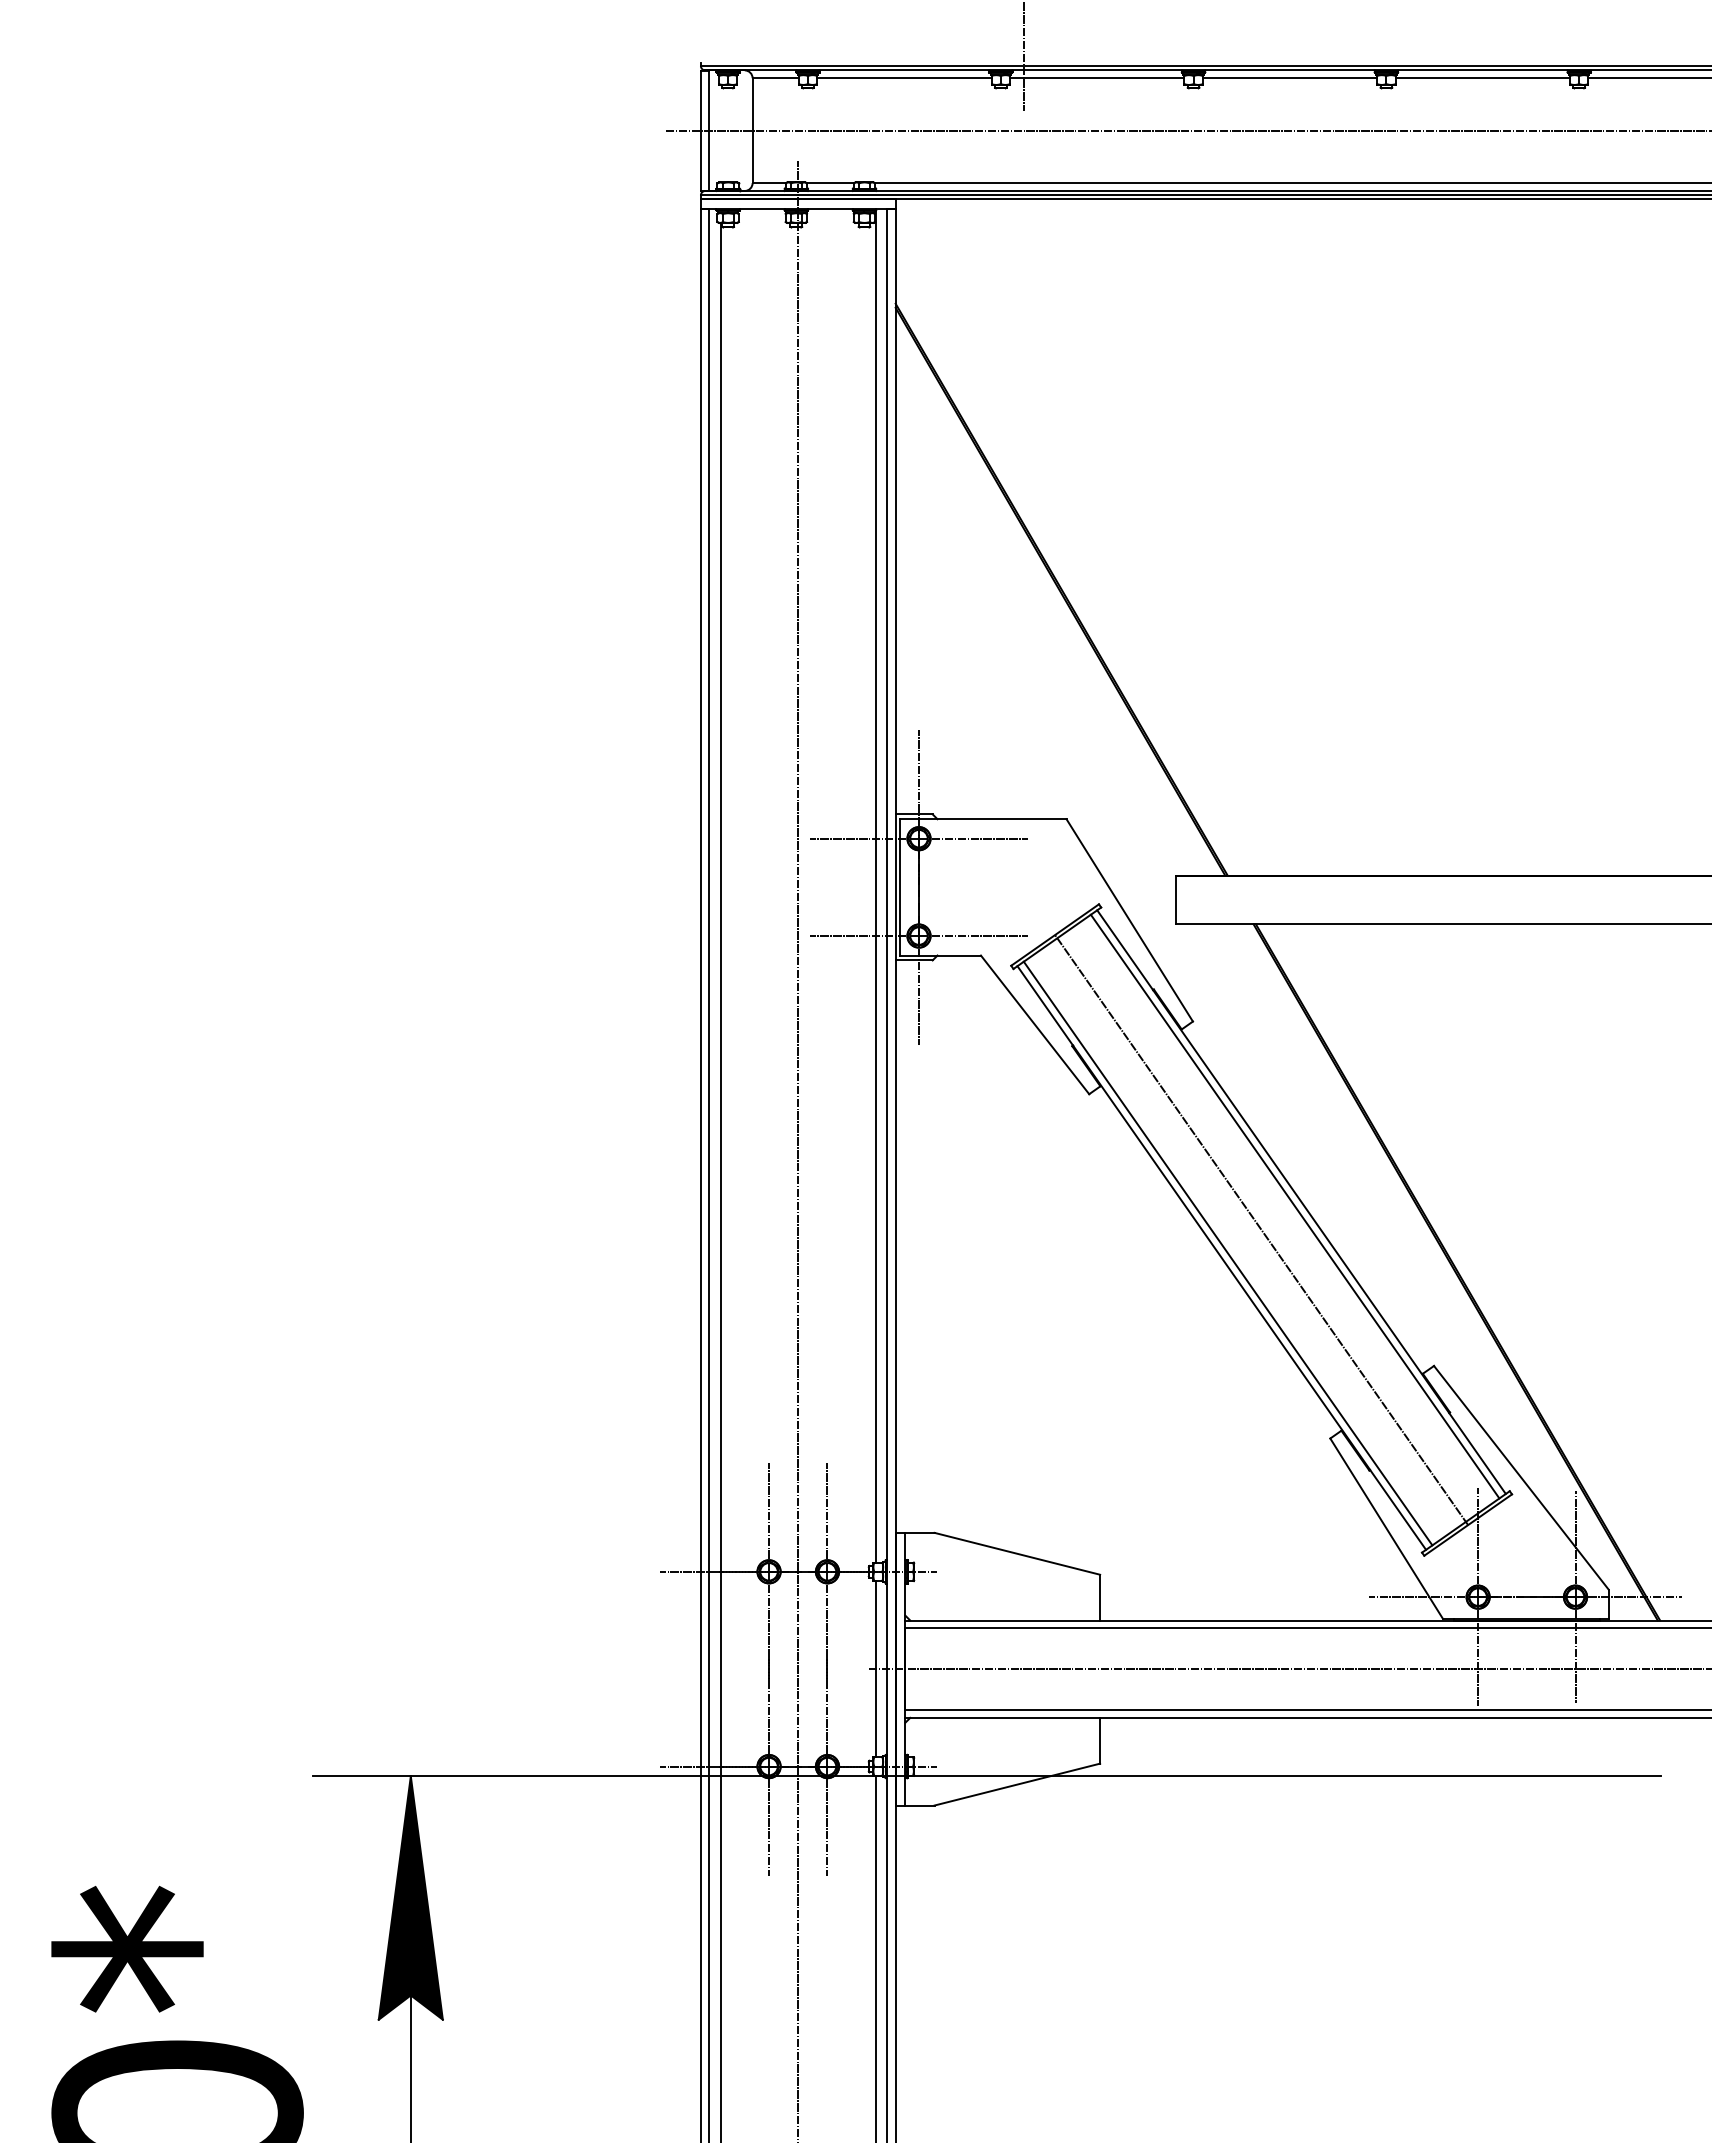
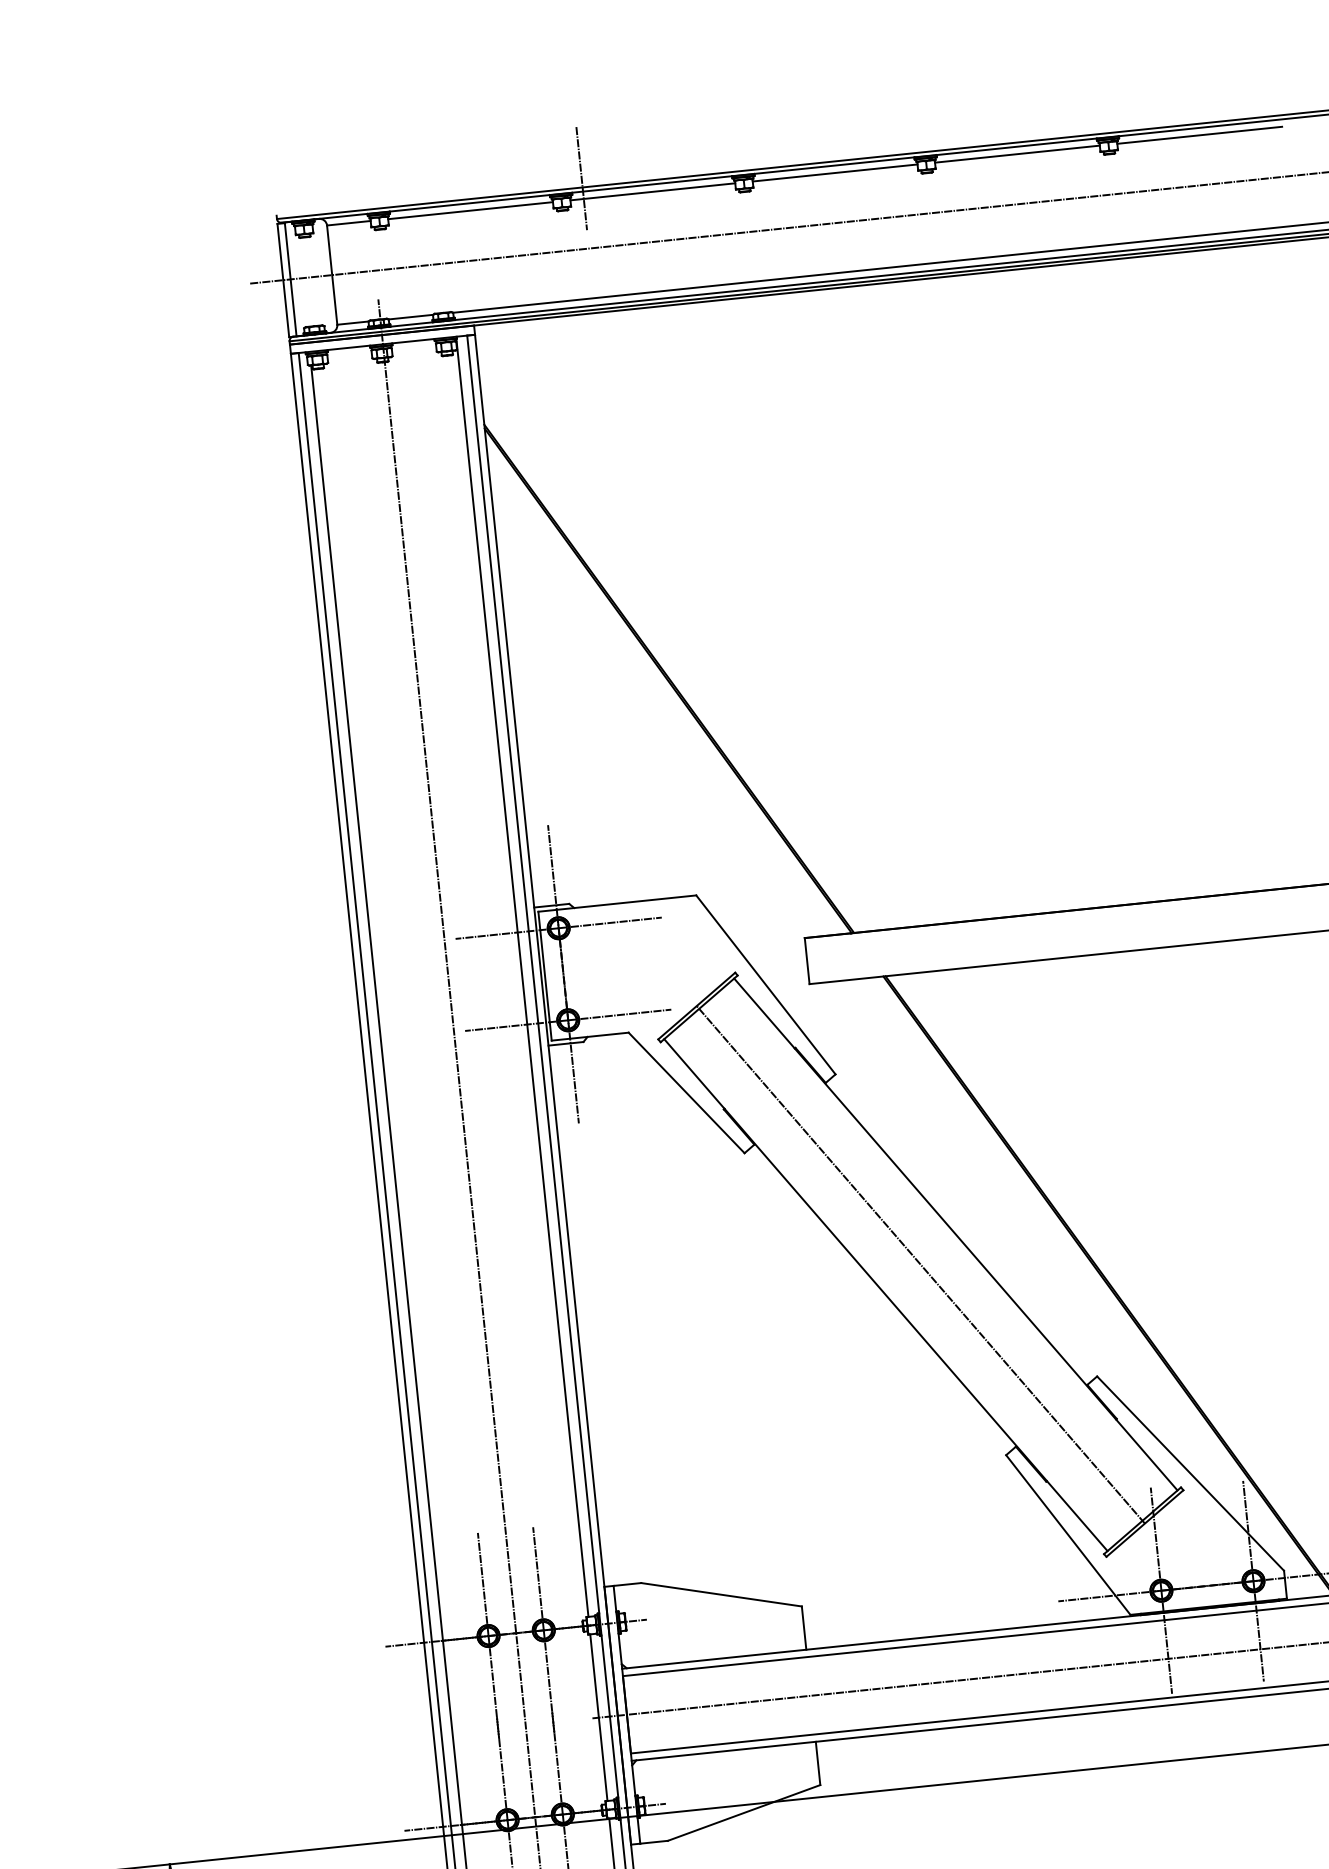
line: (1294, 1206) -> (949, 1239), removed
line: (1227, 1253) -> (890, 1290), removed

